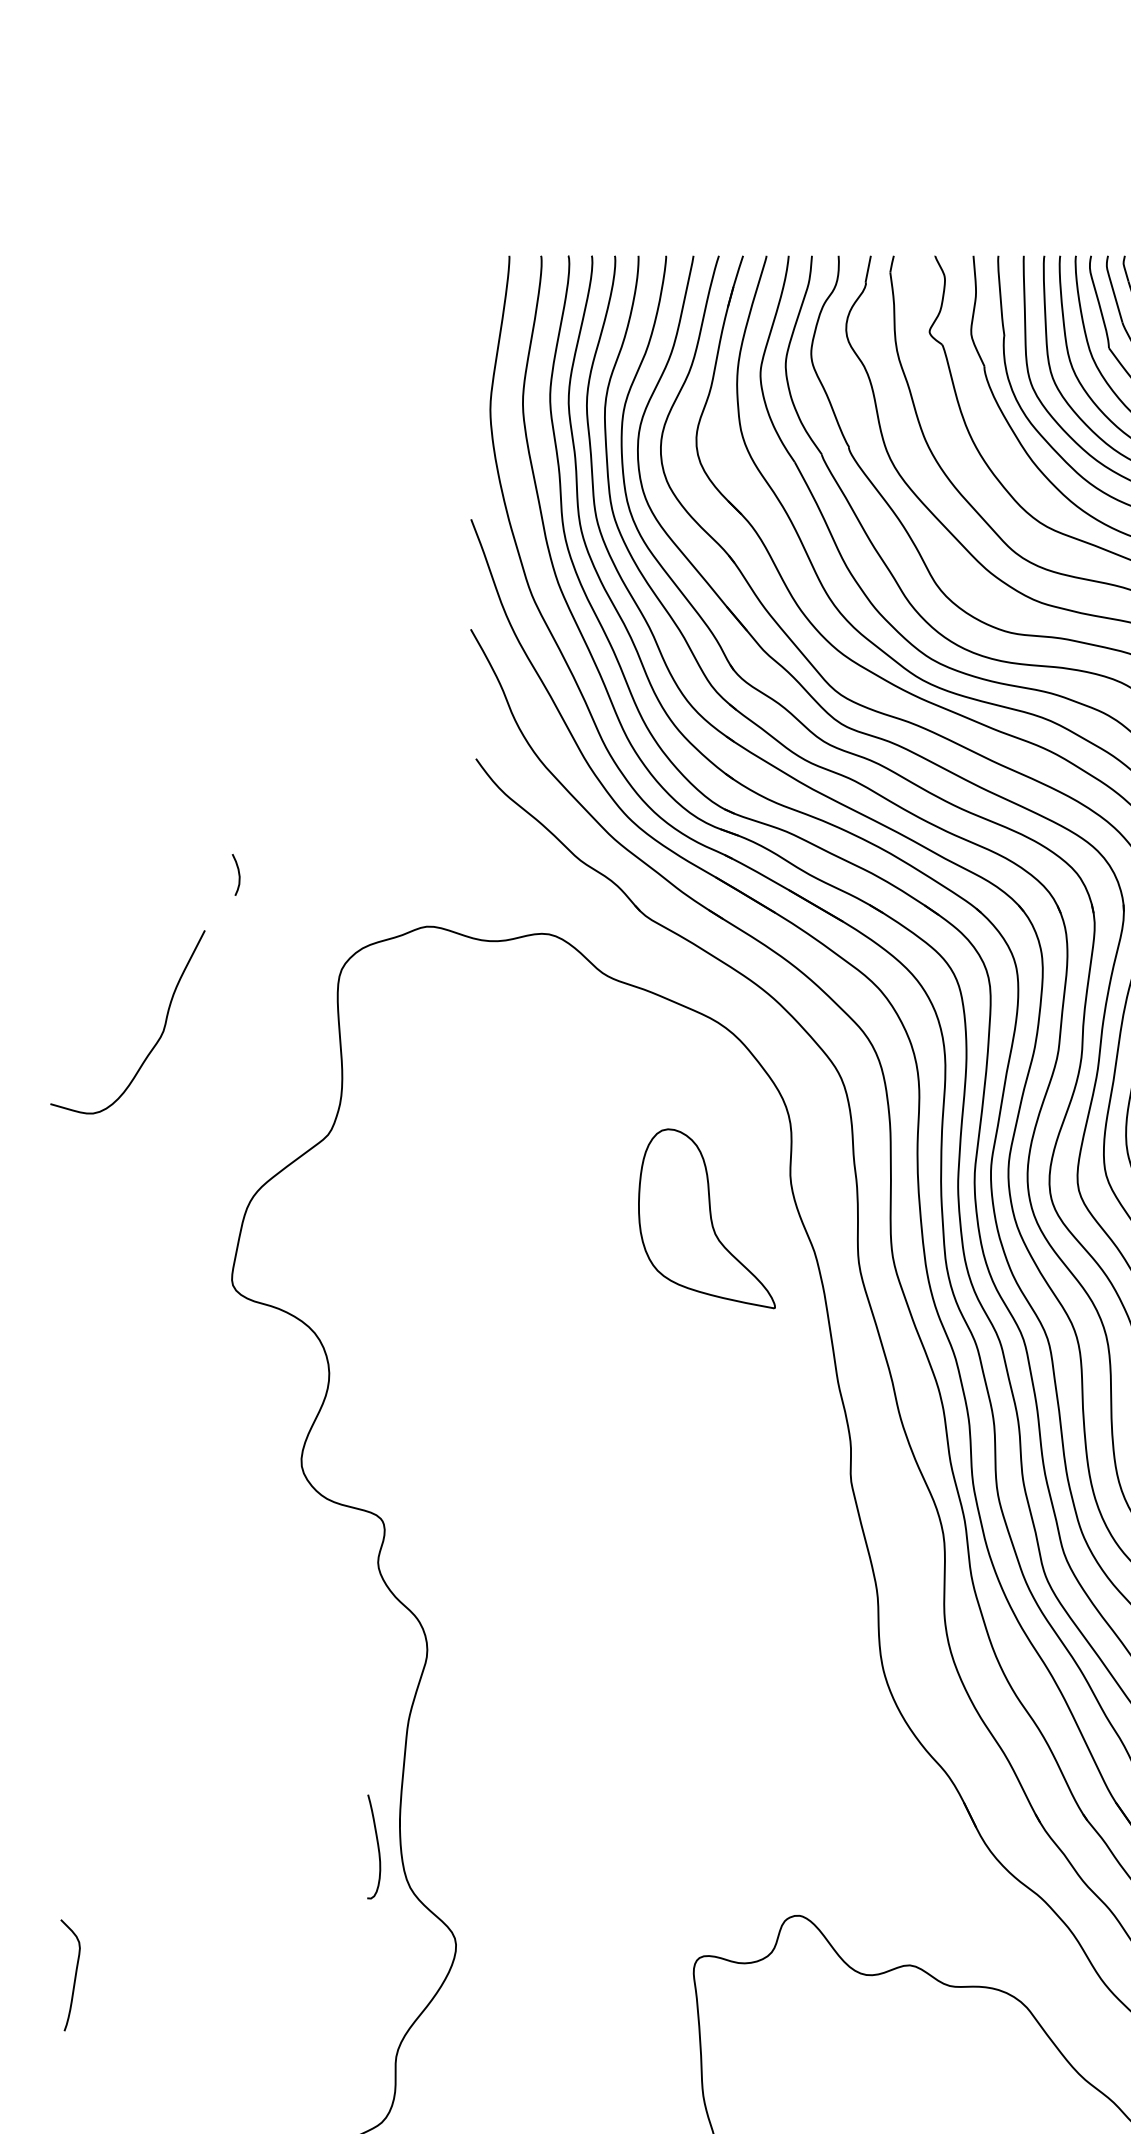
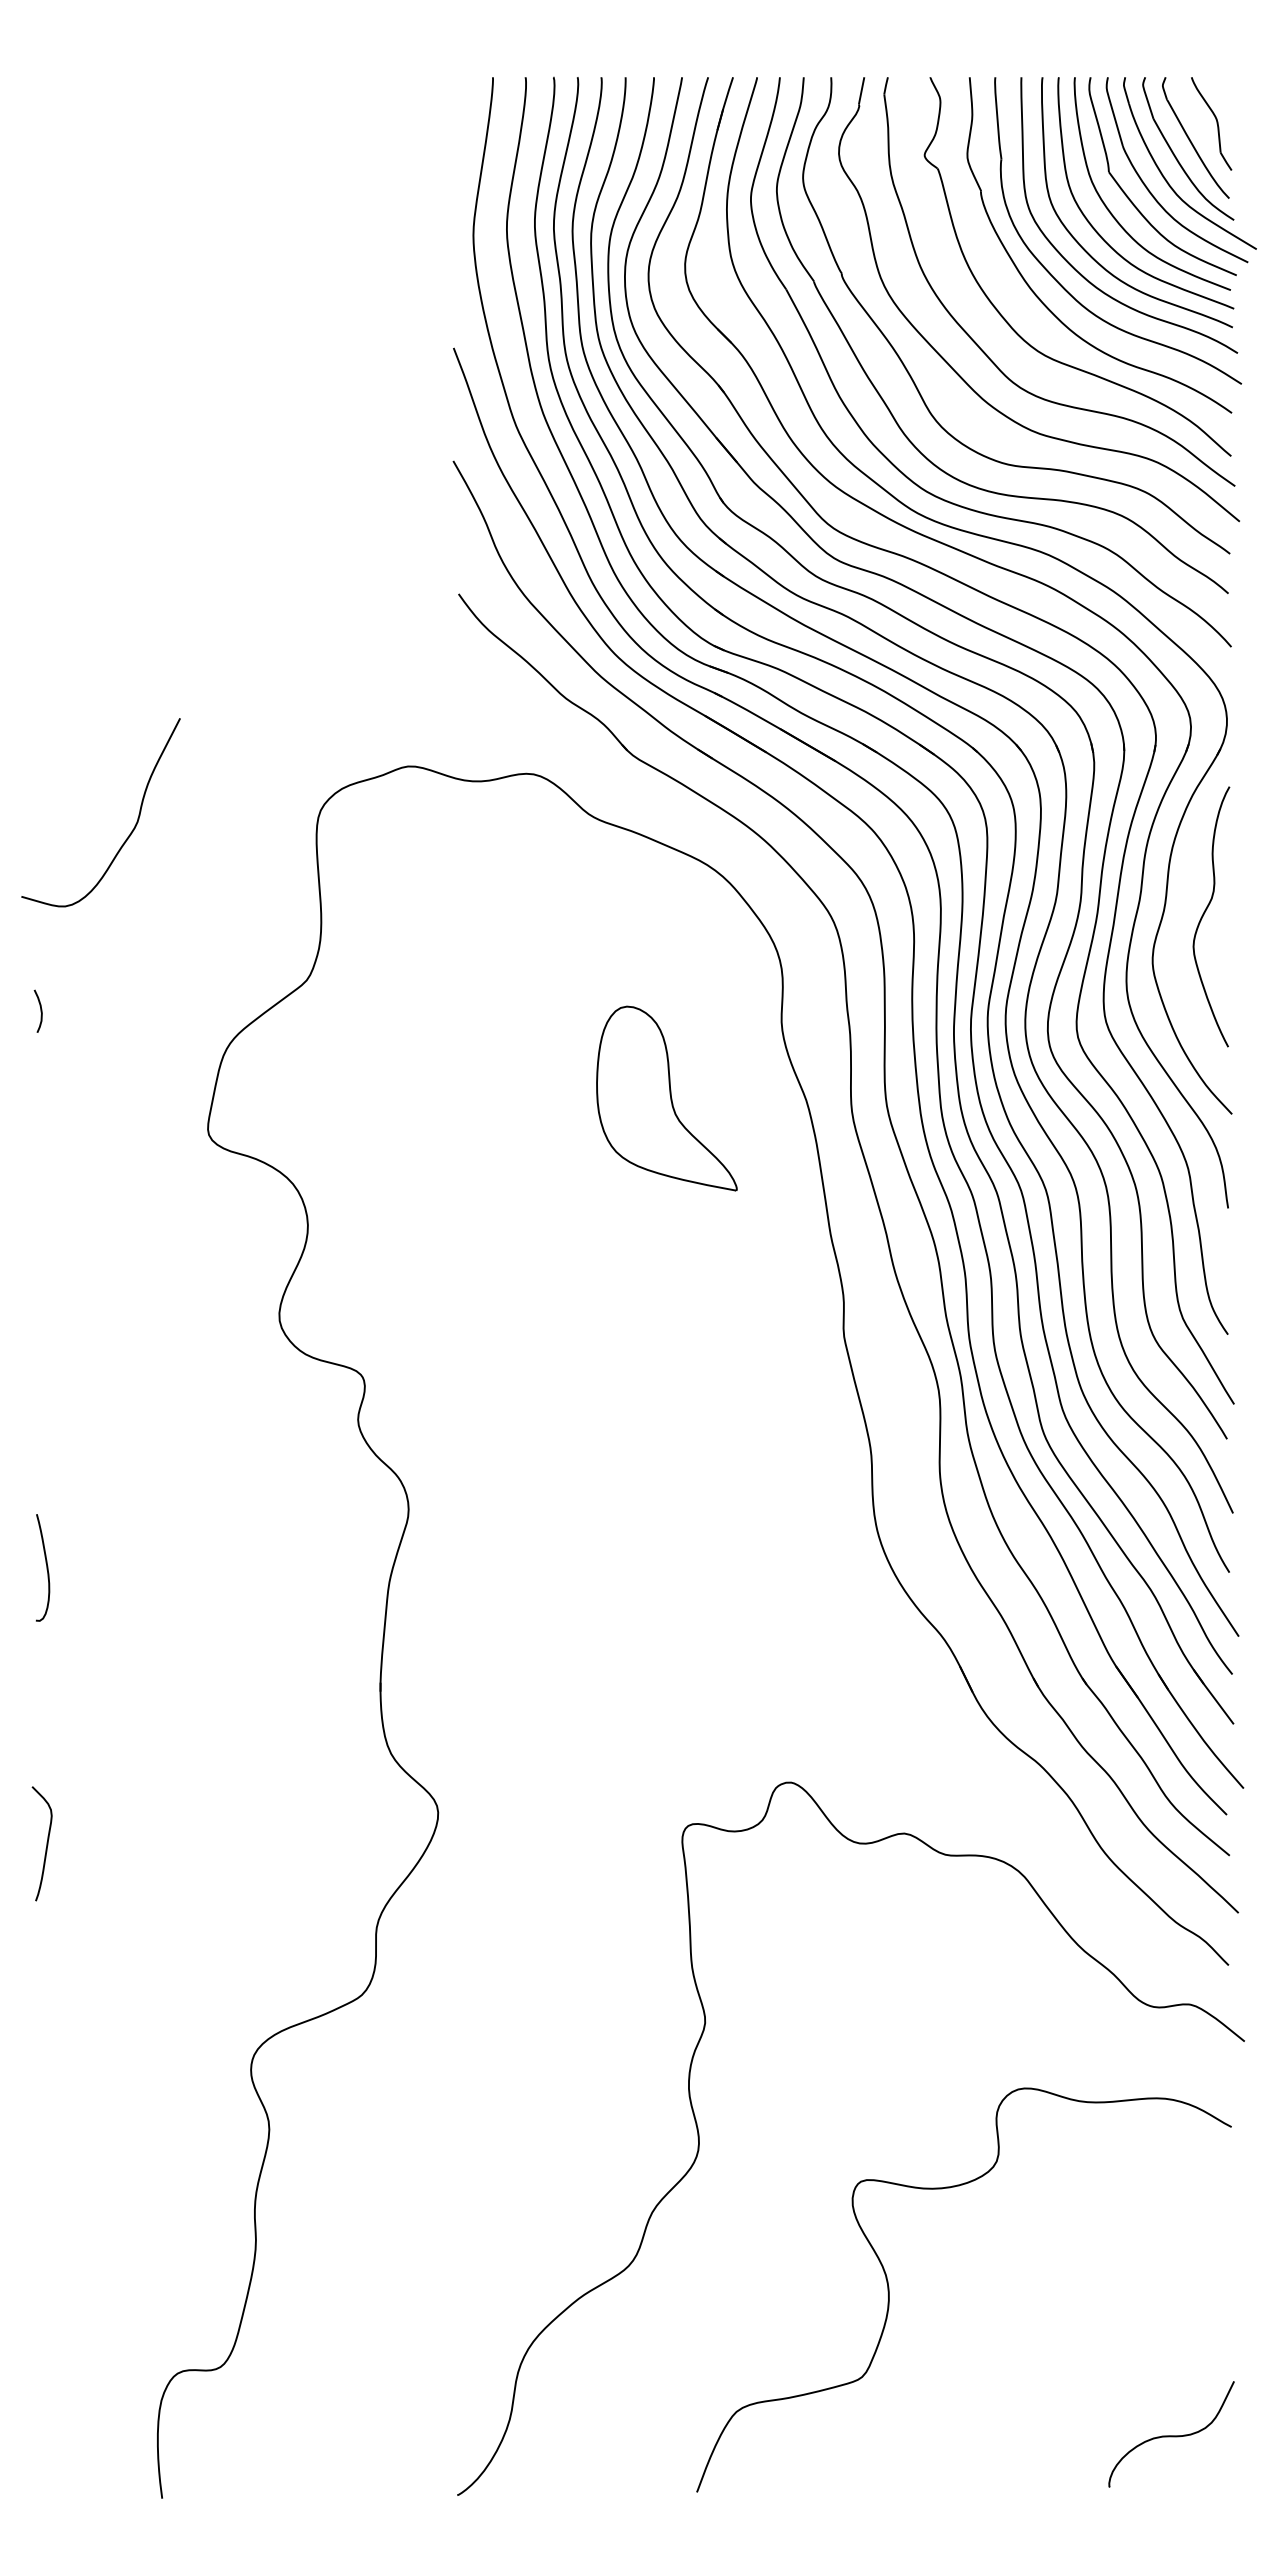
curve: (238, 874) -> (40, 1010), moved
curve: (156, 1041) -> (130, 832), moved
part: (706, 1218) -> (666, 1098), moved
curve: (377, 1846) -> (46, 1567), moved

